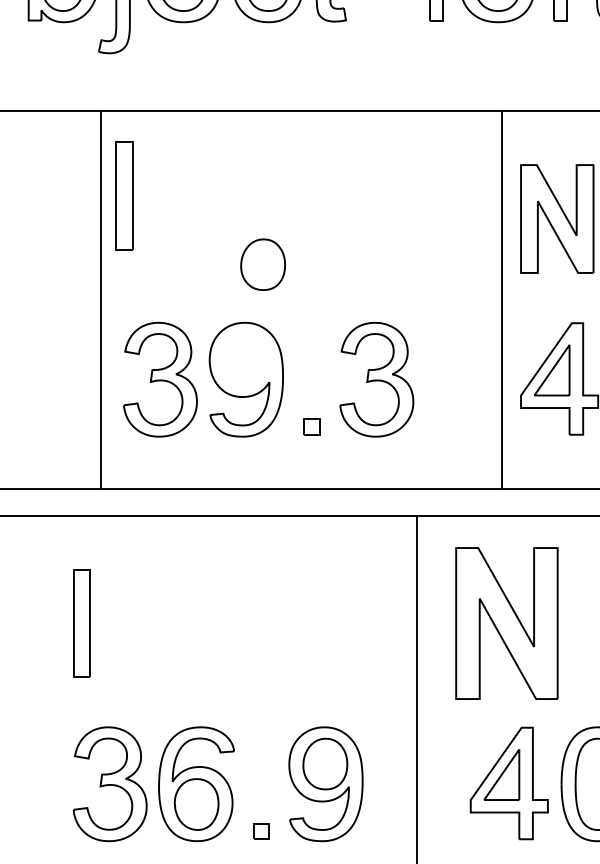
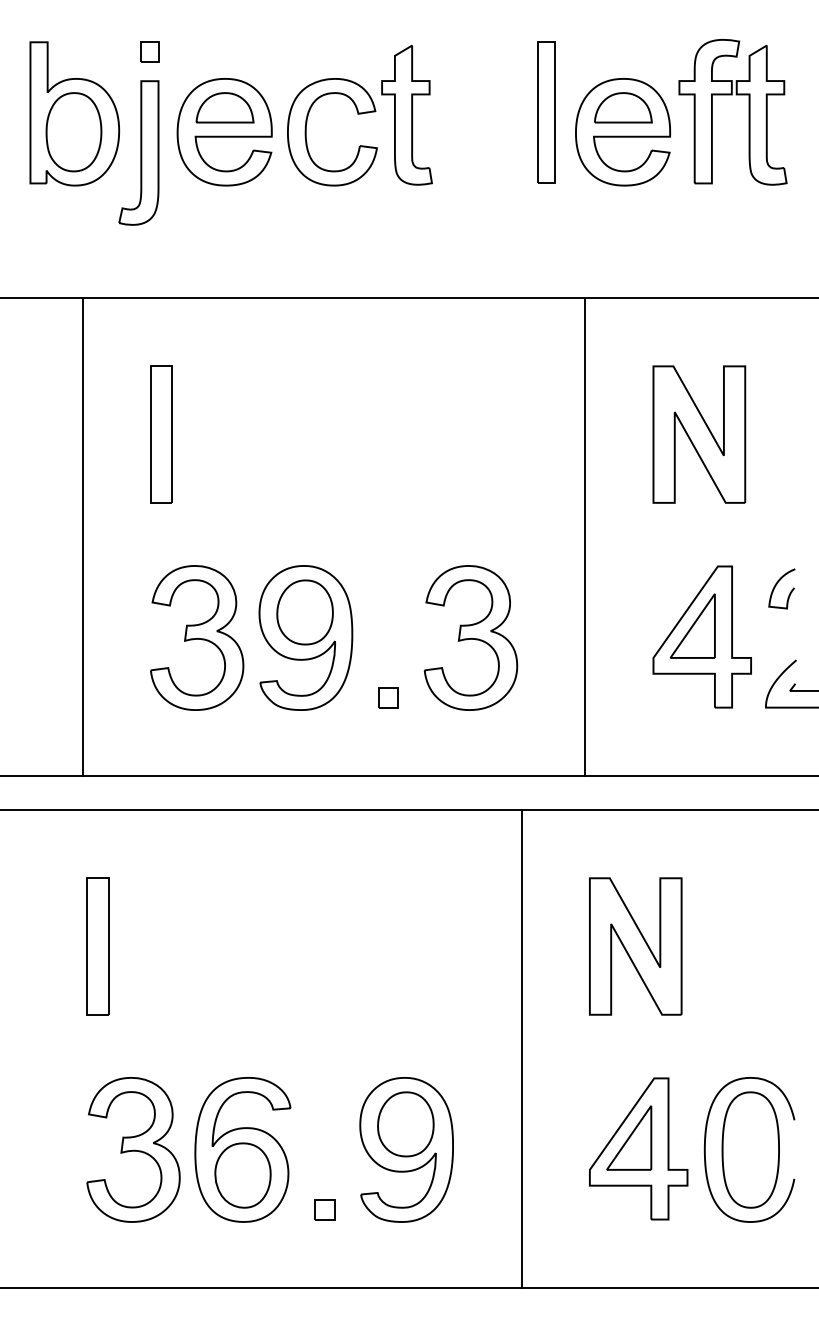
part: (124, 196) -> (161, 434), moved
part: (262, 264) -> (304, 612), moved
line: (100, 300) -> (82, 537), moved
line: (502, 300) -> (585, 537), moved
part: (506, 623) -> (635, 946), size x0.71

